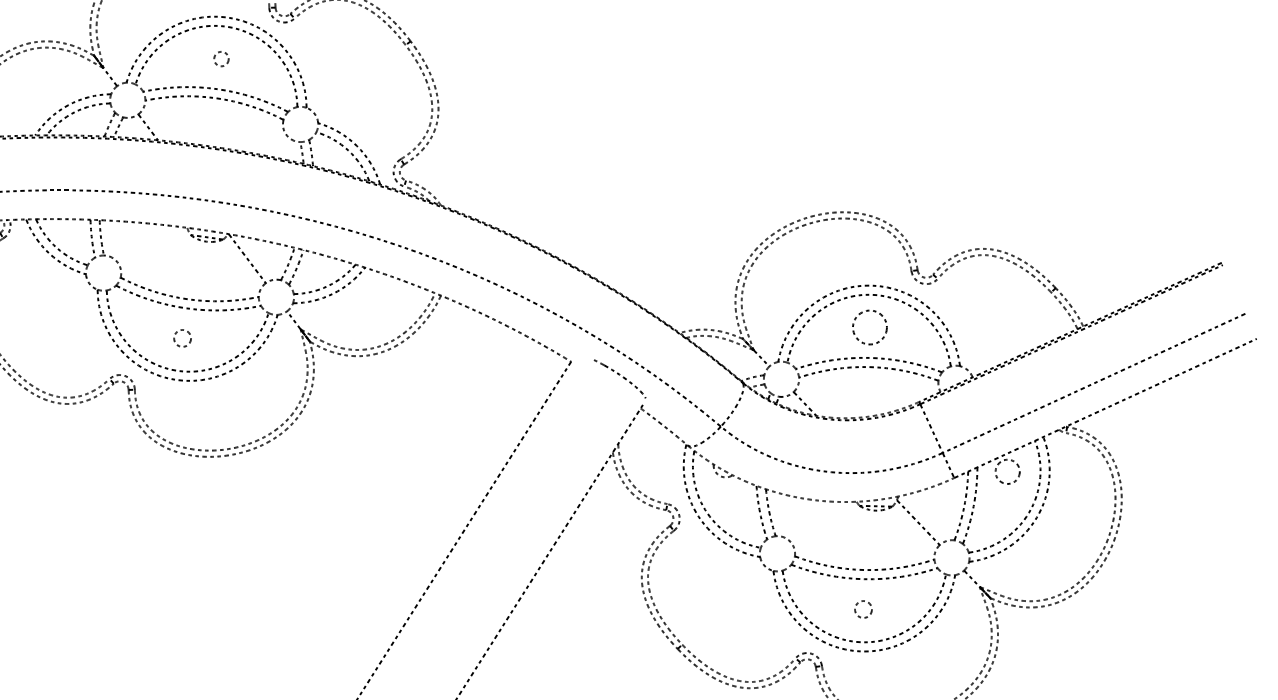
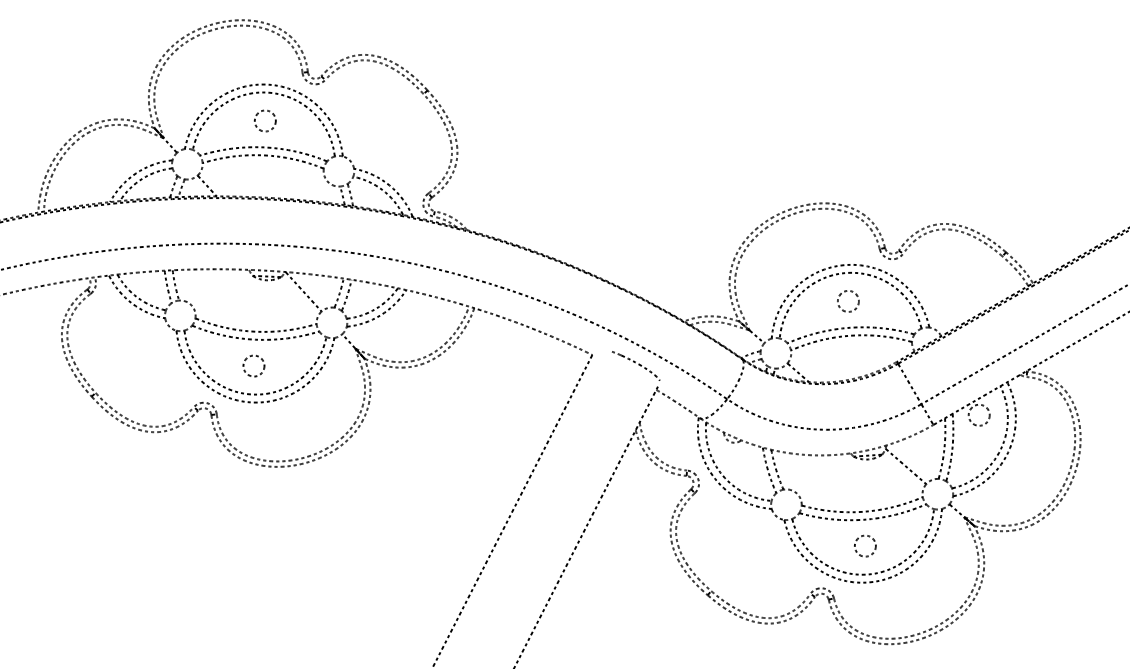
circle: (220, 58) -> (264, 120), size x1.67
circle: (870, 327) -> (848, 301), size x0.71
circle: (182, 337) -> (253, 365), size x1.43
circle: (863, 608) -> (865, 545), size x1.43

